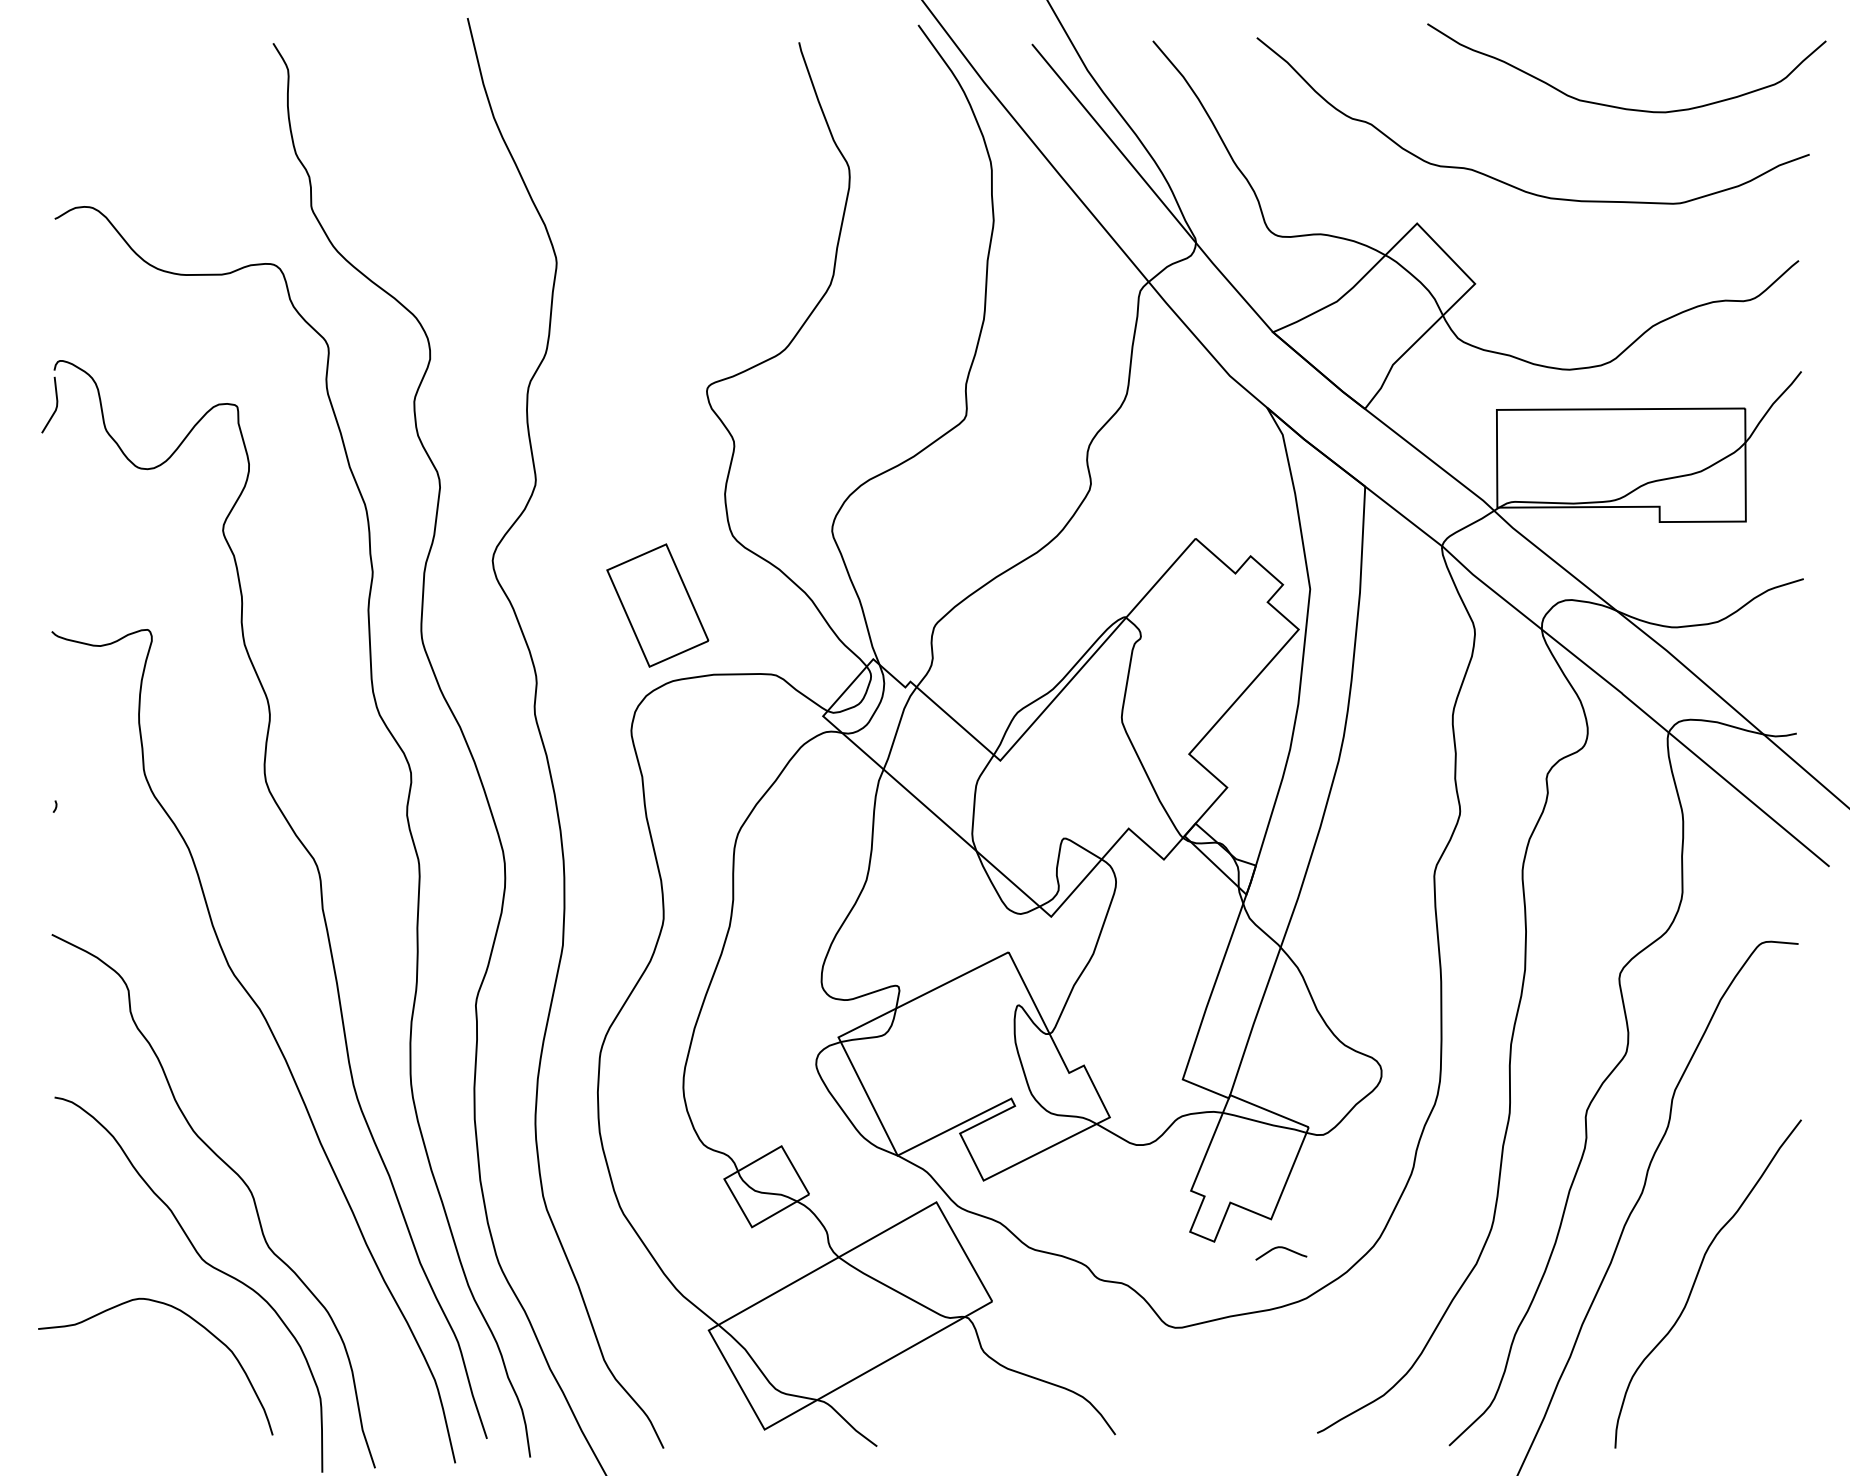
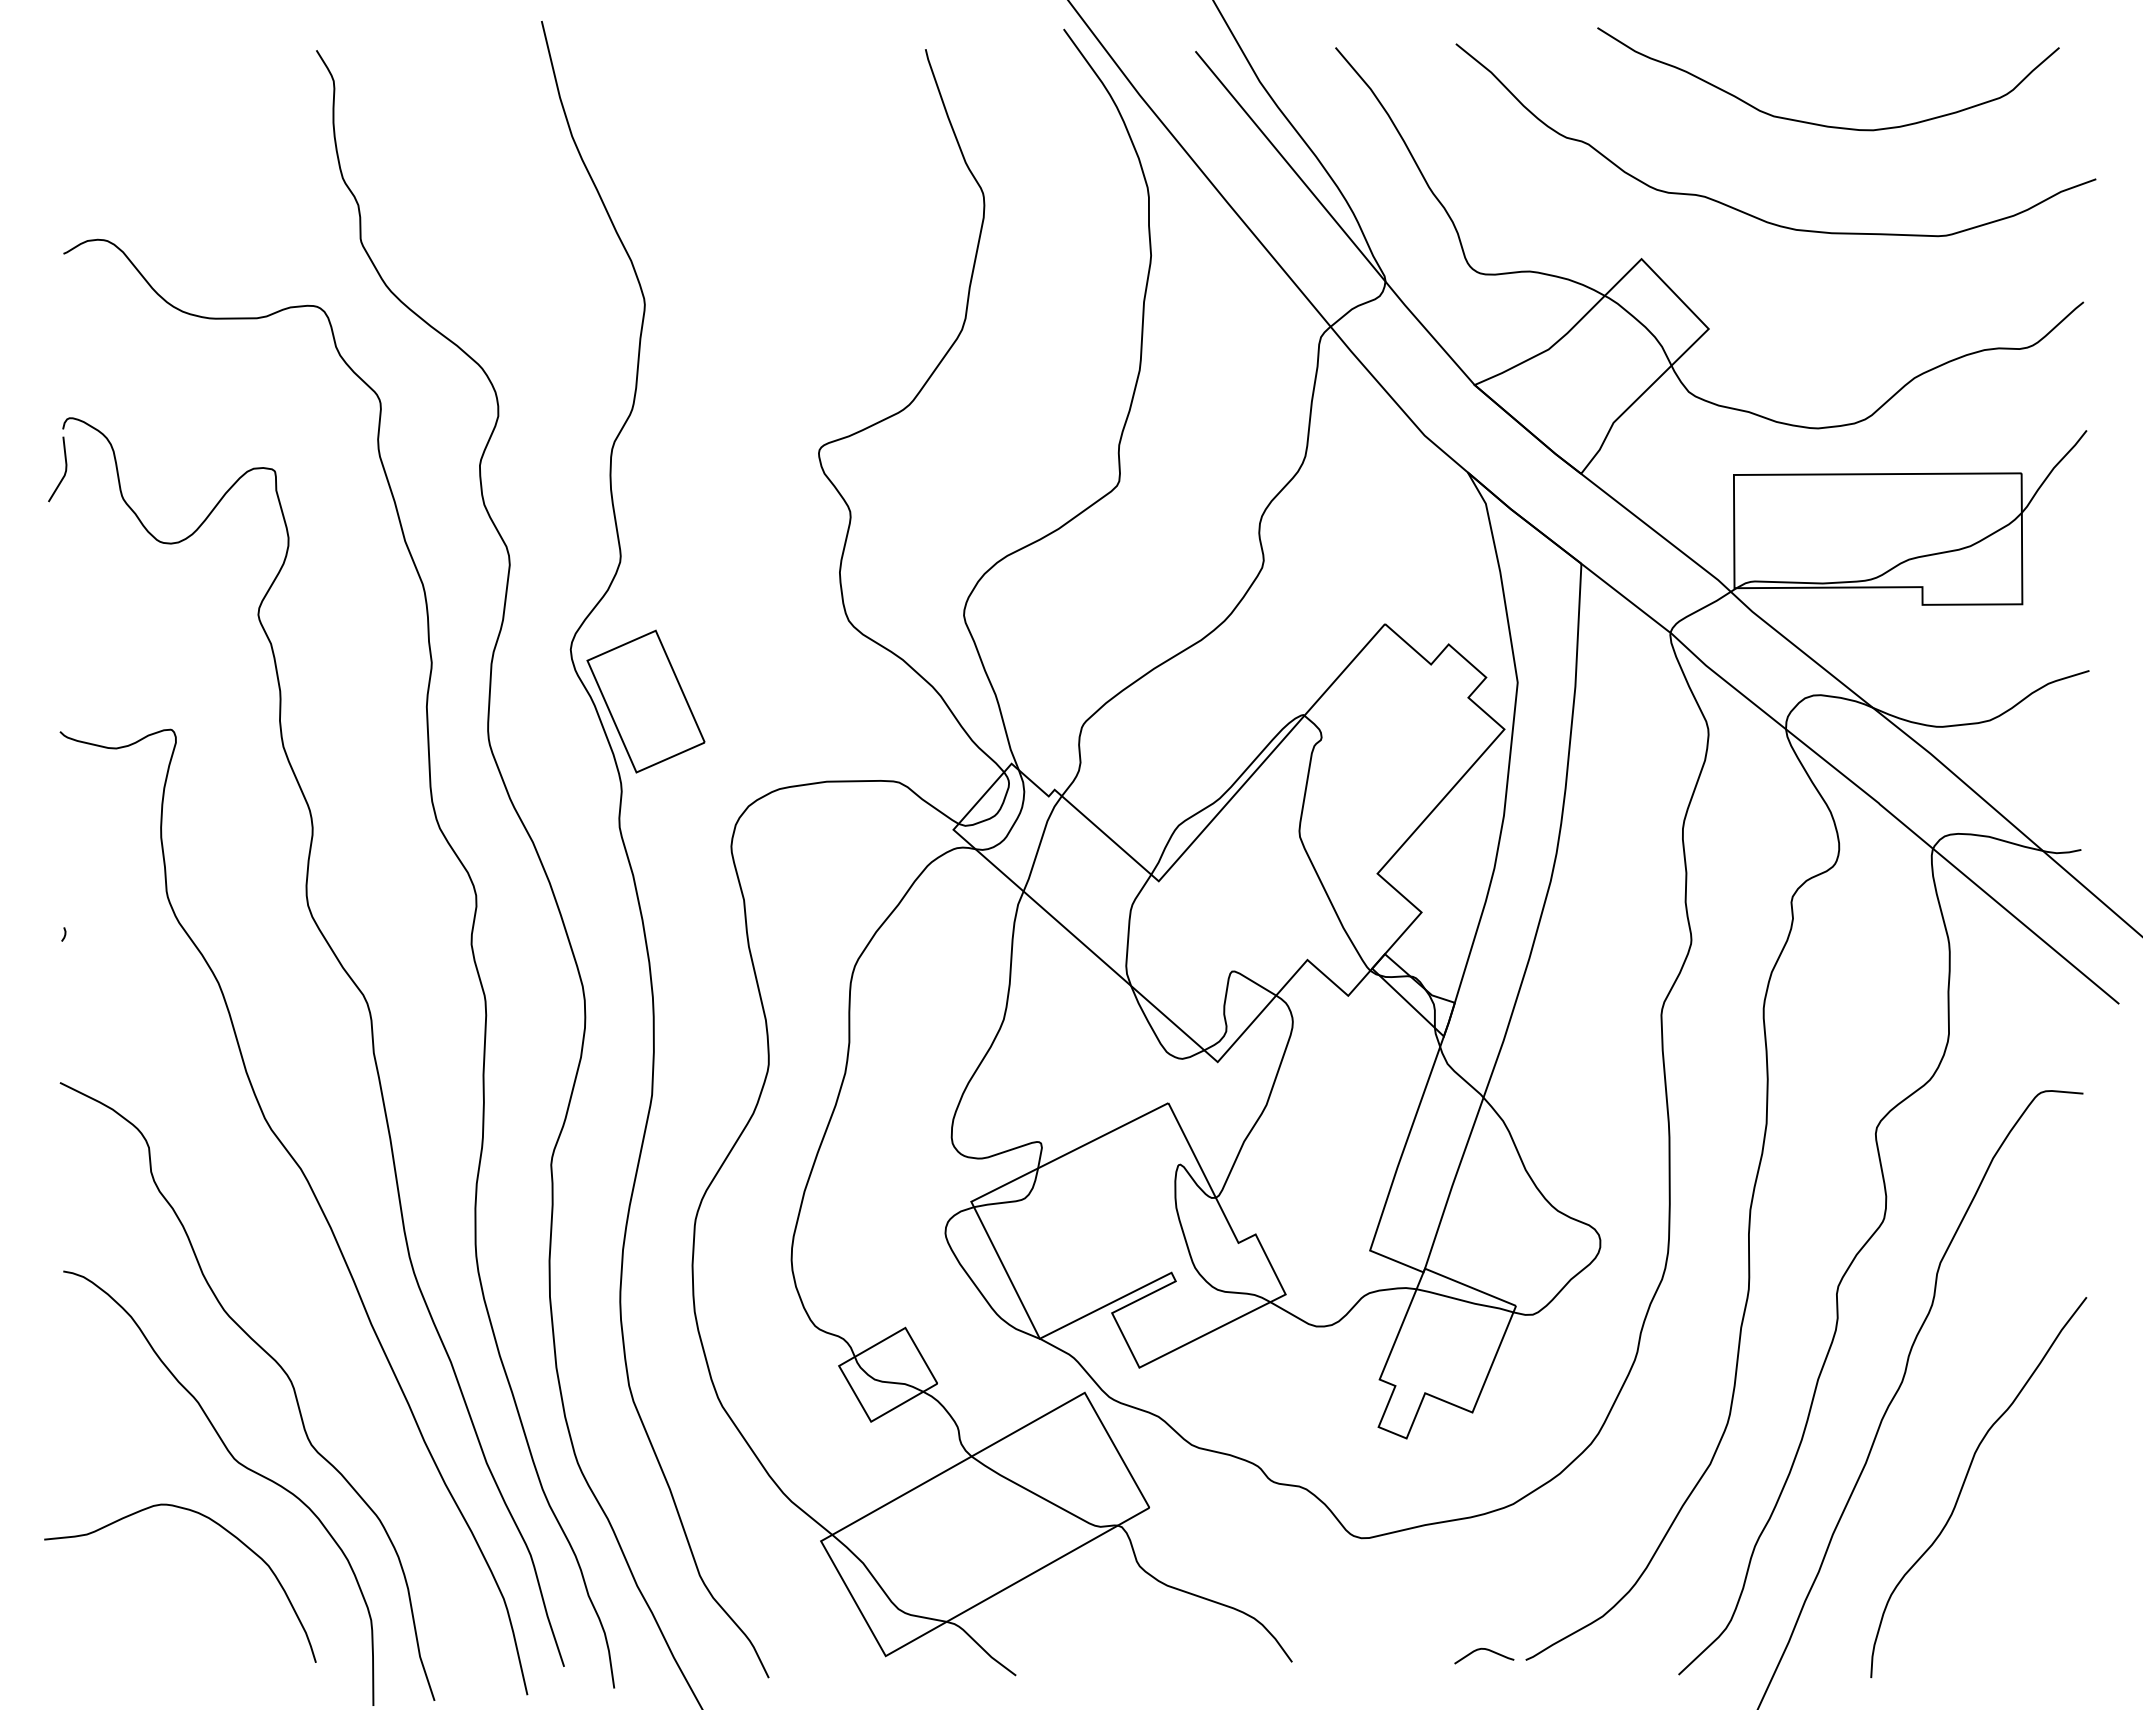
curve: (1617, 106) -> (1817, 123), moved
part: (657, 605) -> (645, 701), moved
curve: (1283, 1248) -> (1486, 1650), moved

